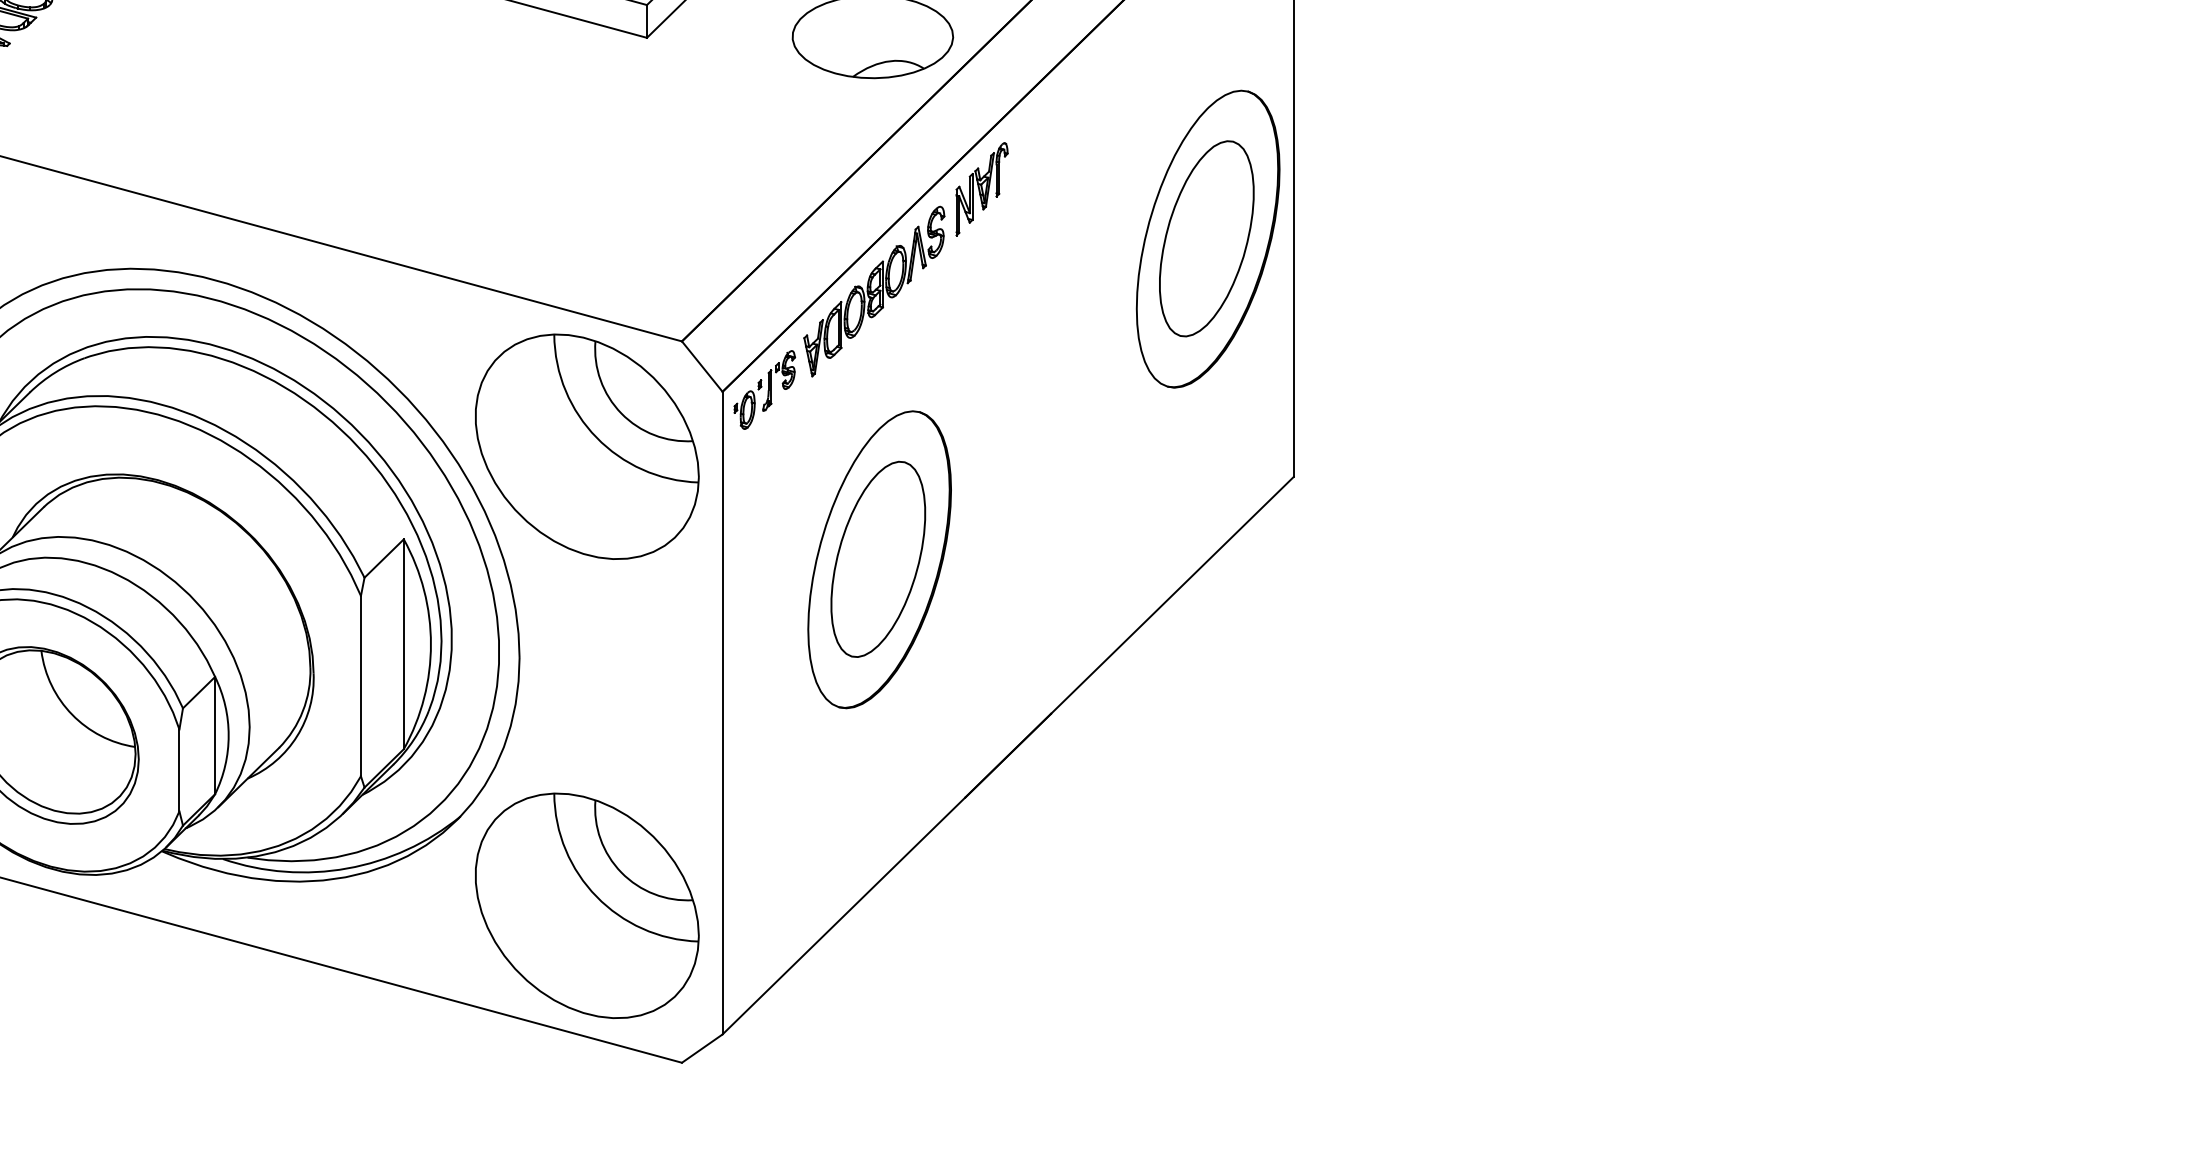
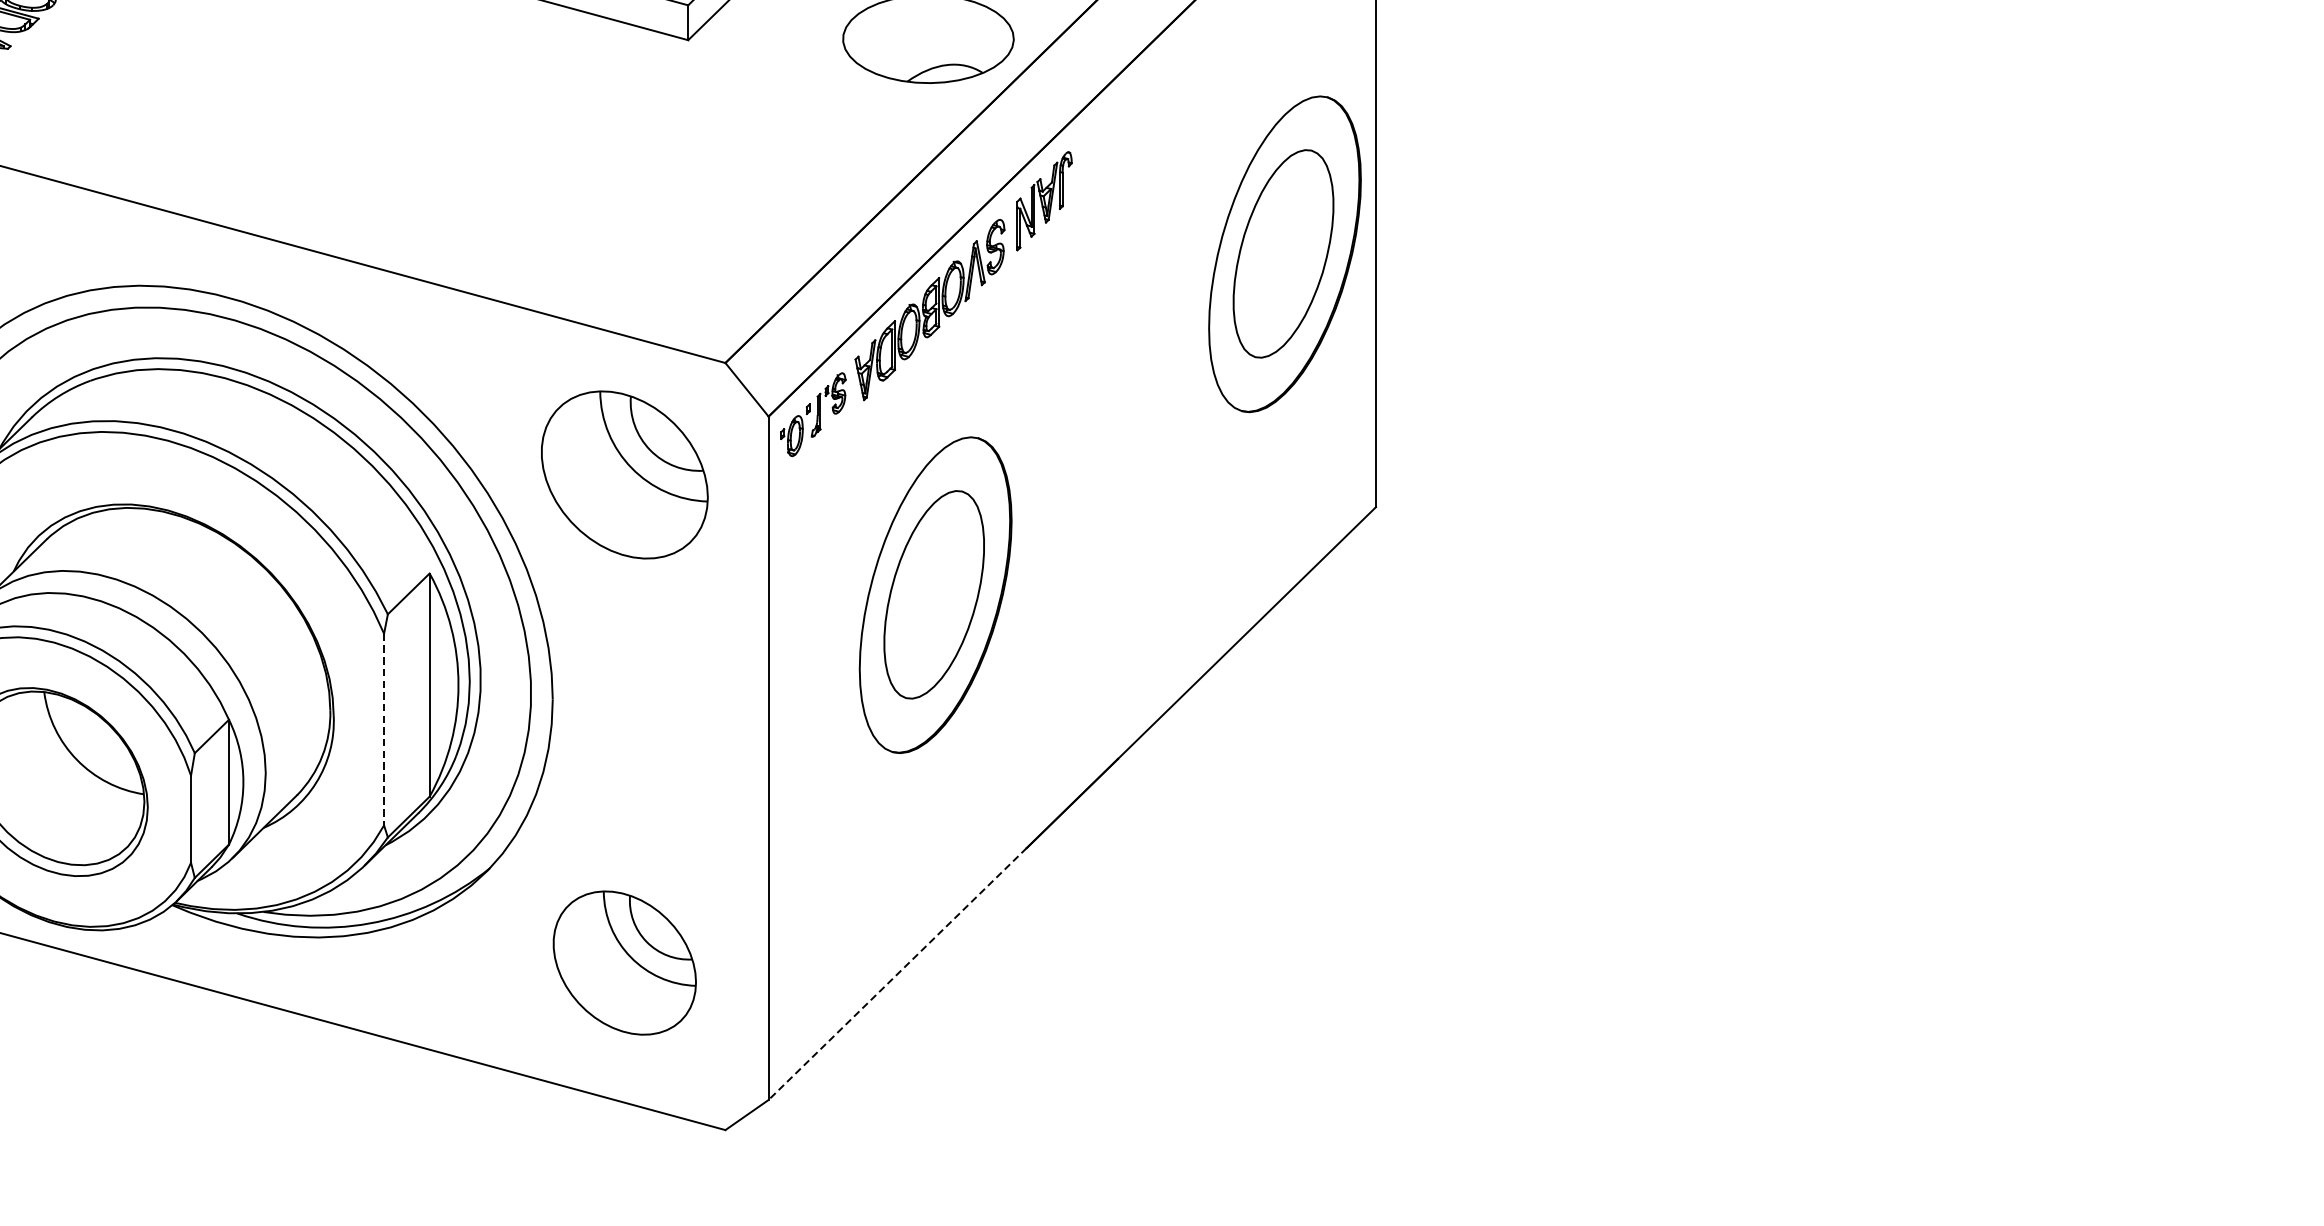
part: (587, 446) -> (624, 474), size x0.7
line: (360, 686) -> (383, 729), solid -> dashed
part: (587, 905) -> (624, 962), size x0.6
line: (843, 915) -> (897, 973), solid -> dashed

